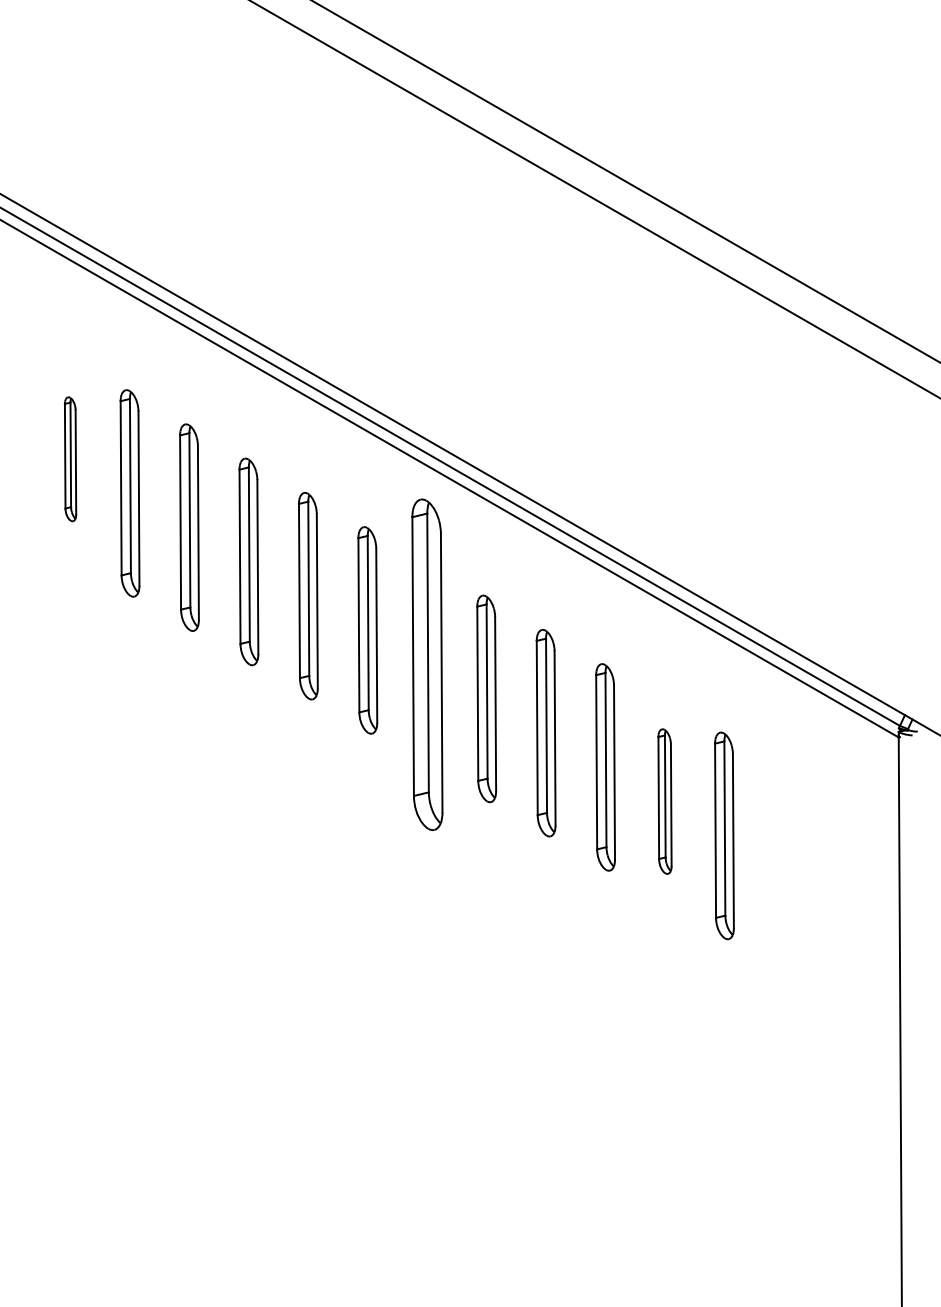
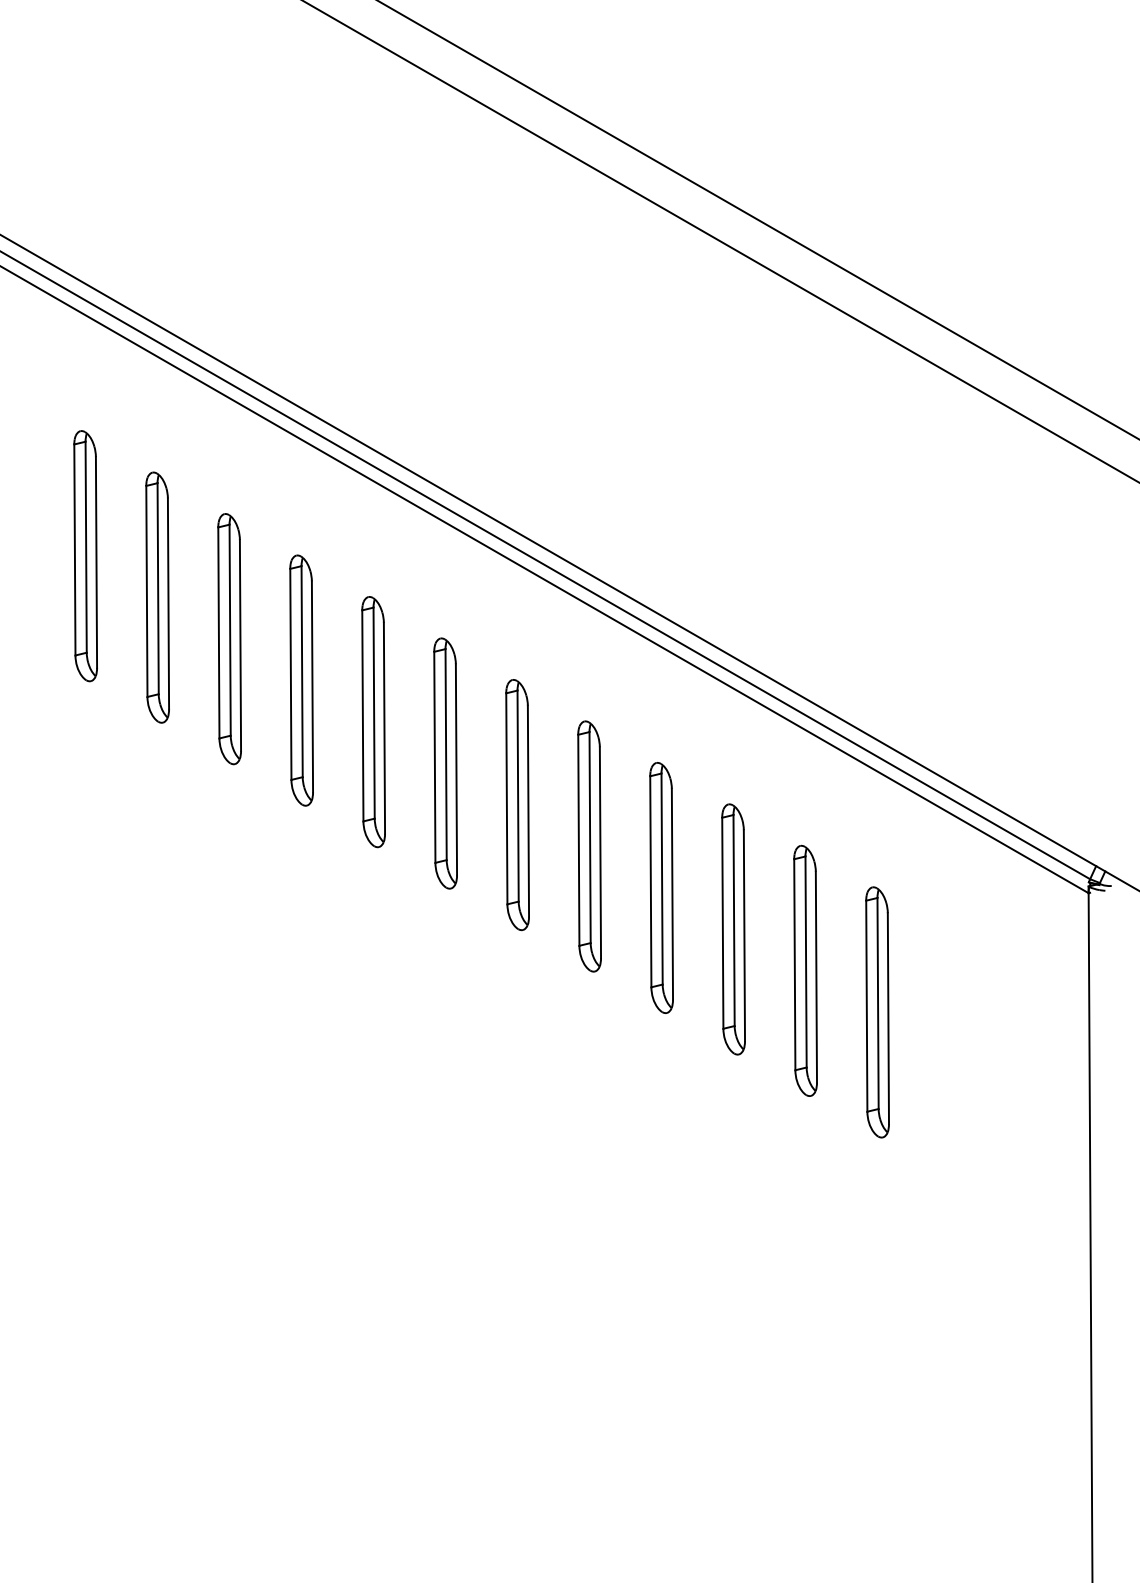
part: (70, 459) -> (85, 556), size x1.67
part: (426, 664) -> (516, 804), size x0.62
part: (664, 801) -> (804, 970), size x1.43

